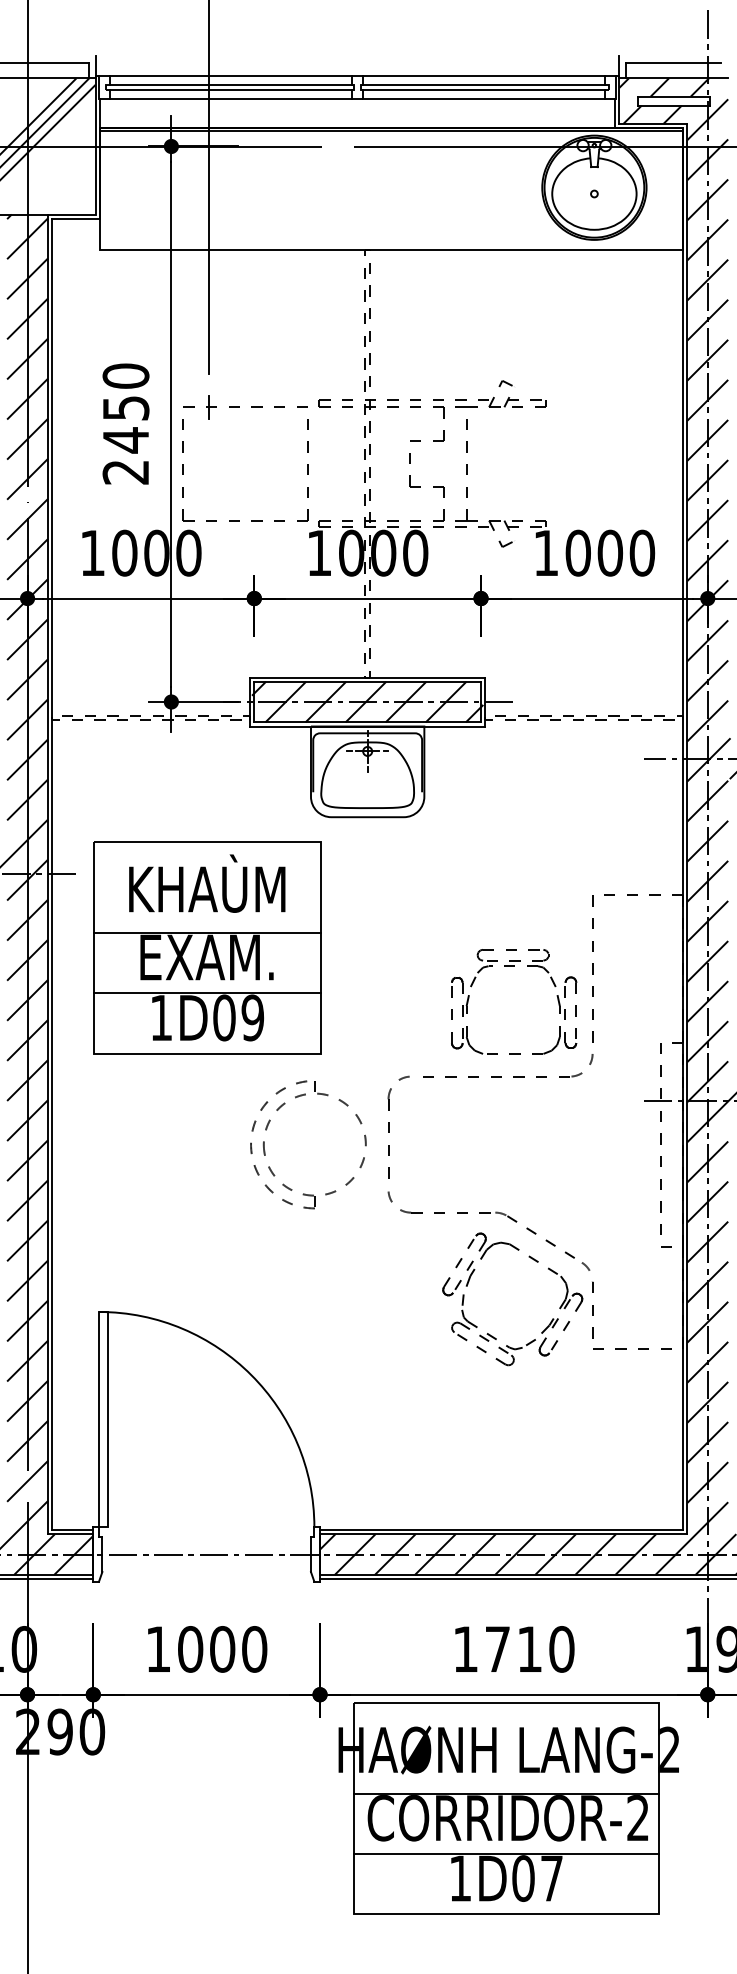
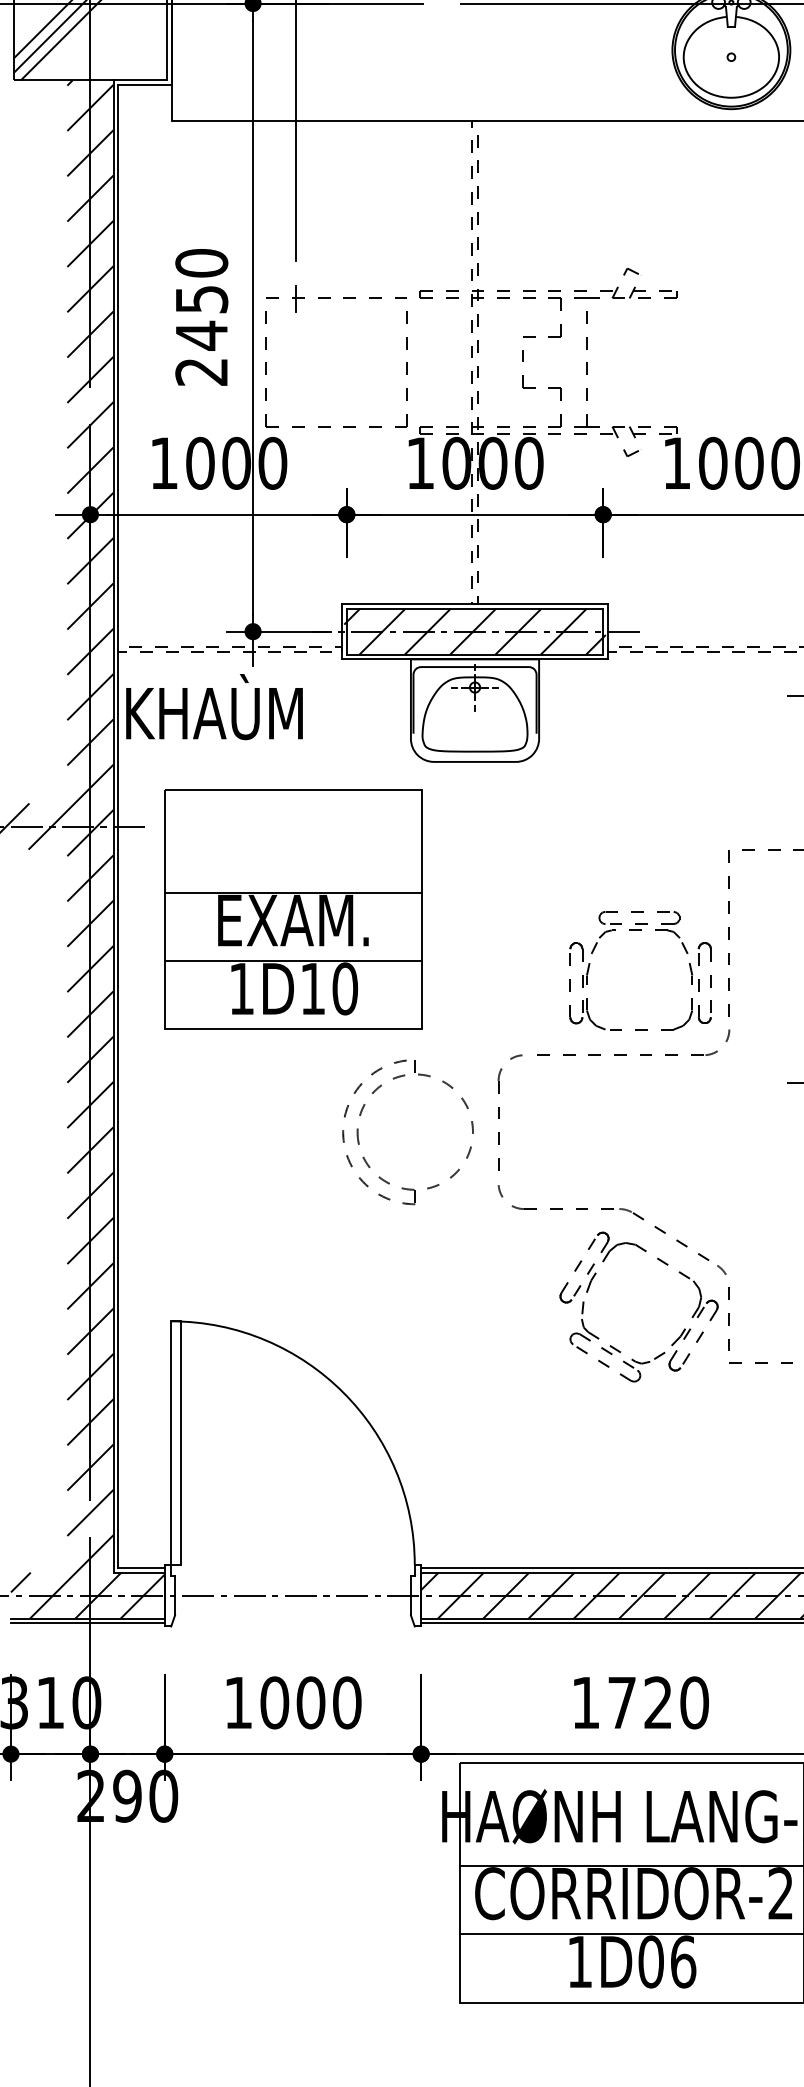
text: (207, 883) -> (214, 706), moved
text: (238, 1017) -> (328, 988), 1D09 -> 1D10
text: (529, 1648) -> (658, 1701), 1710 -> 1720
text: (552, 1878) -> (684, 1961), 1D07 -> 1D06

